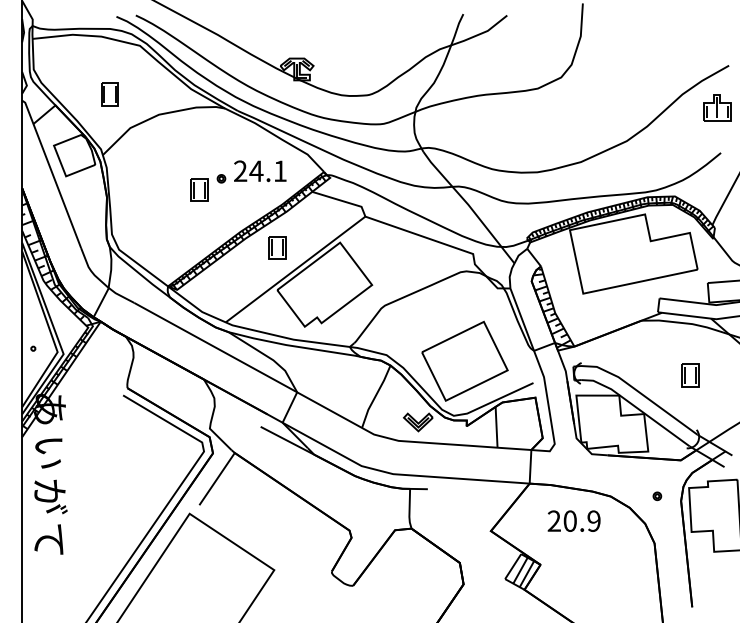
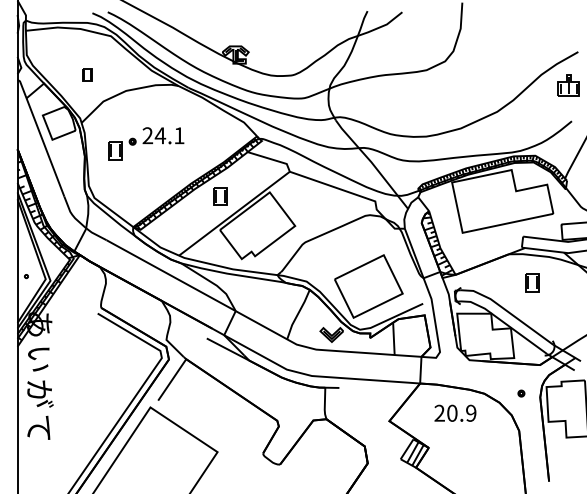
part: (110, 94) -> (87, 74), size x0.7
part: (238, 181) -> (146, 143), moved
part: (690, 375) -> (532, 282), moved

